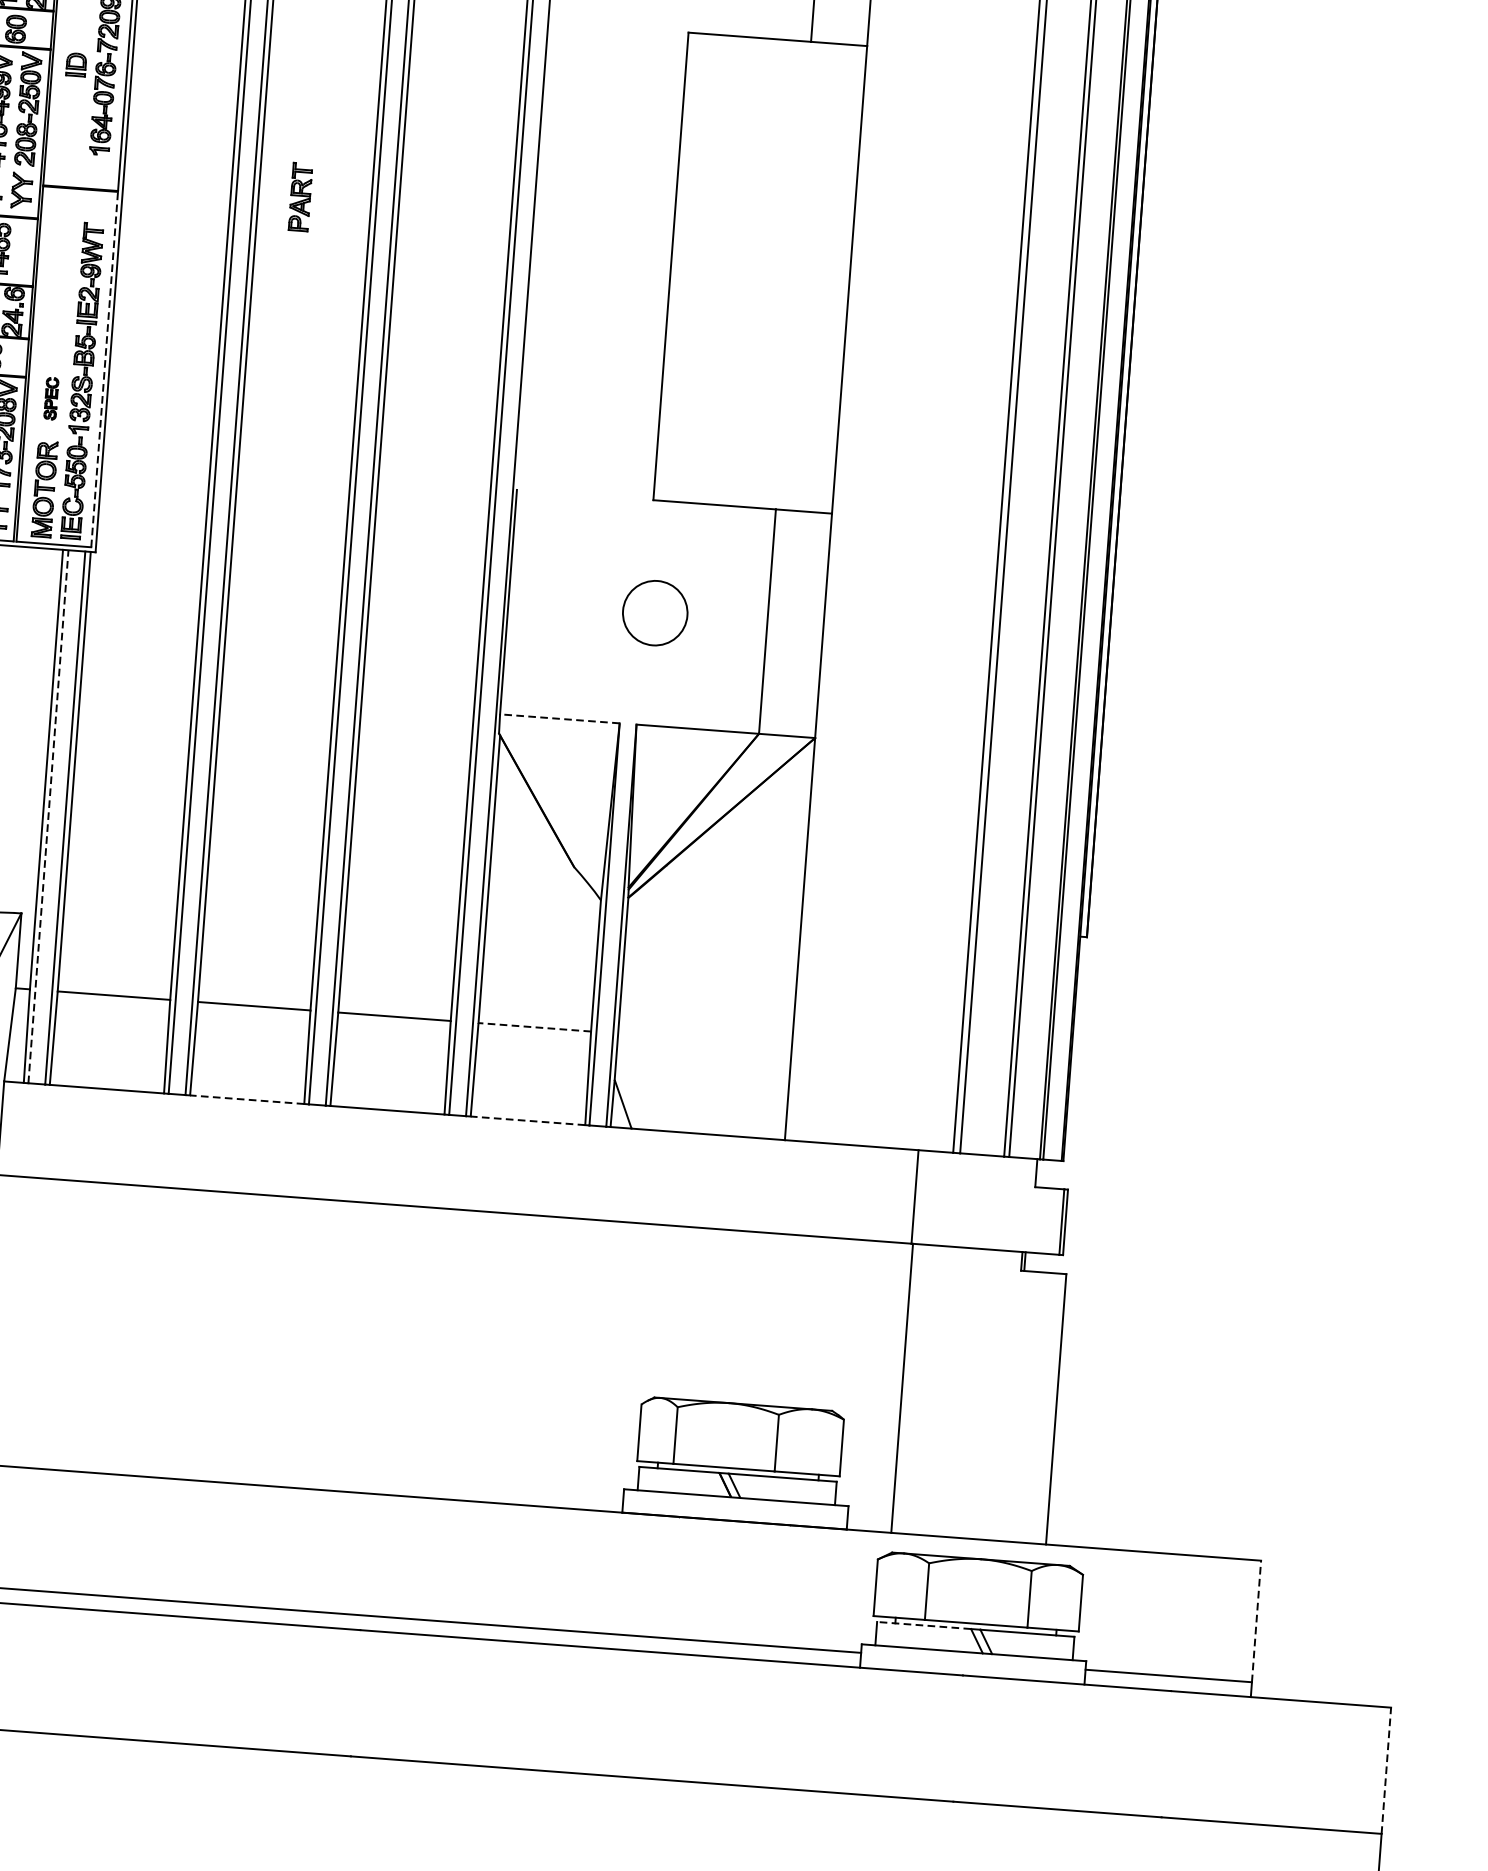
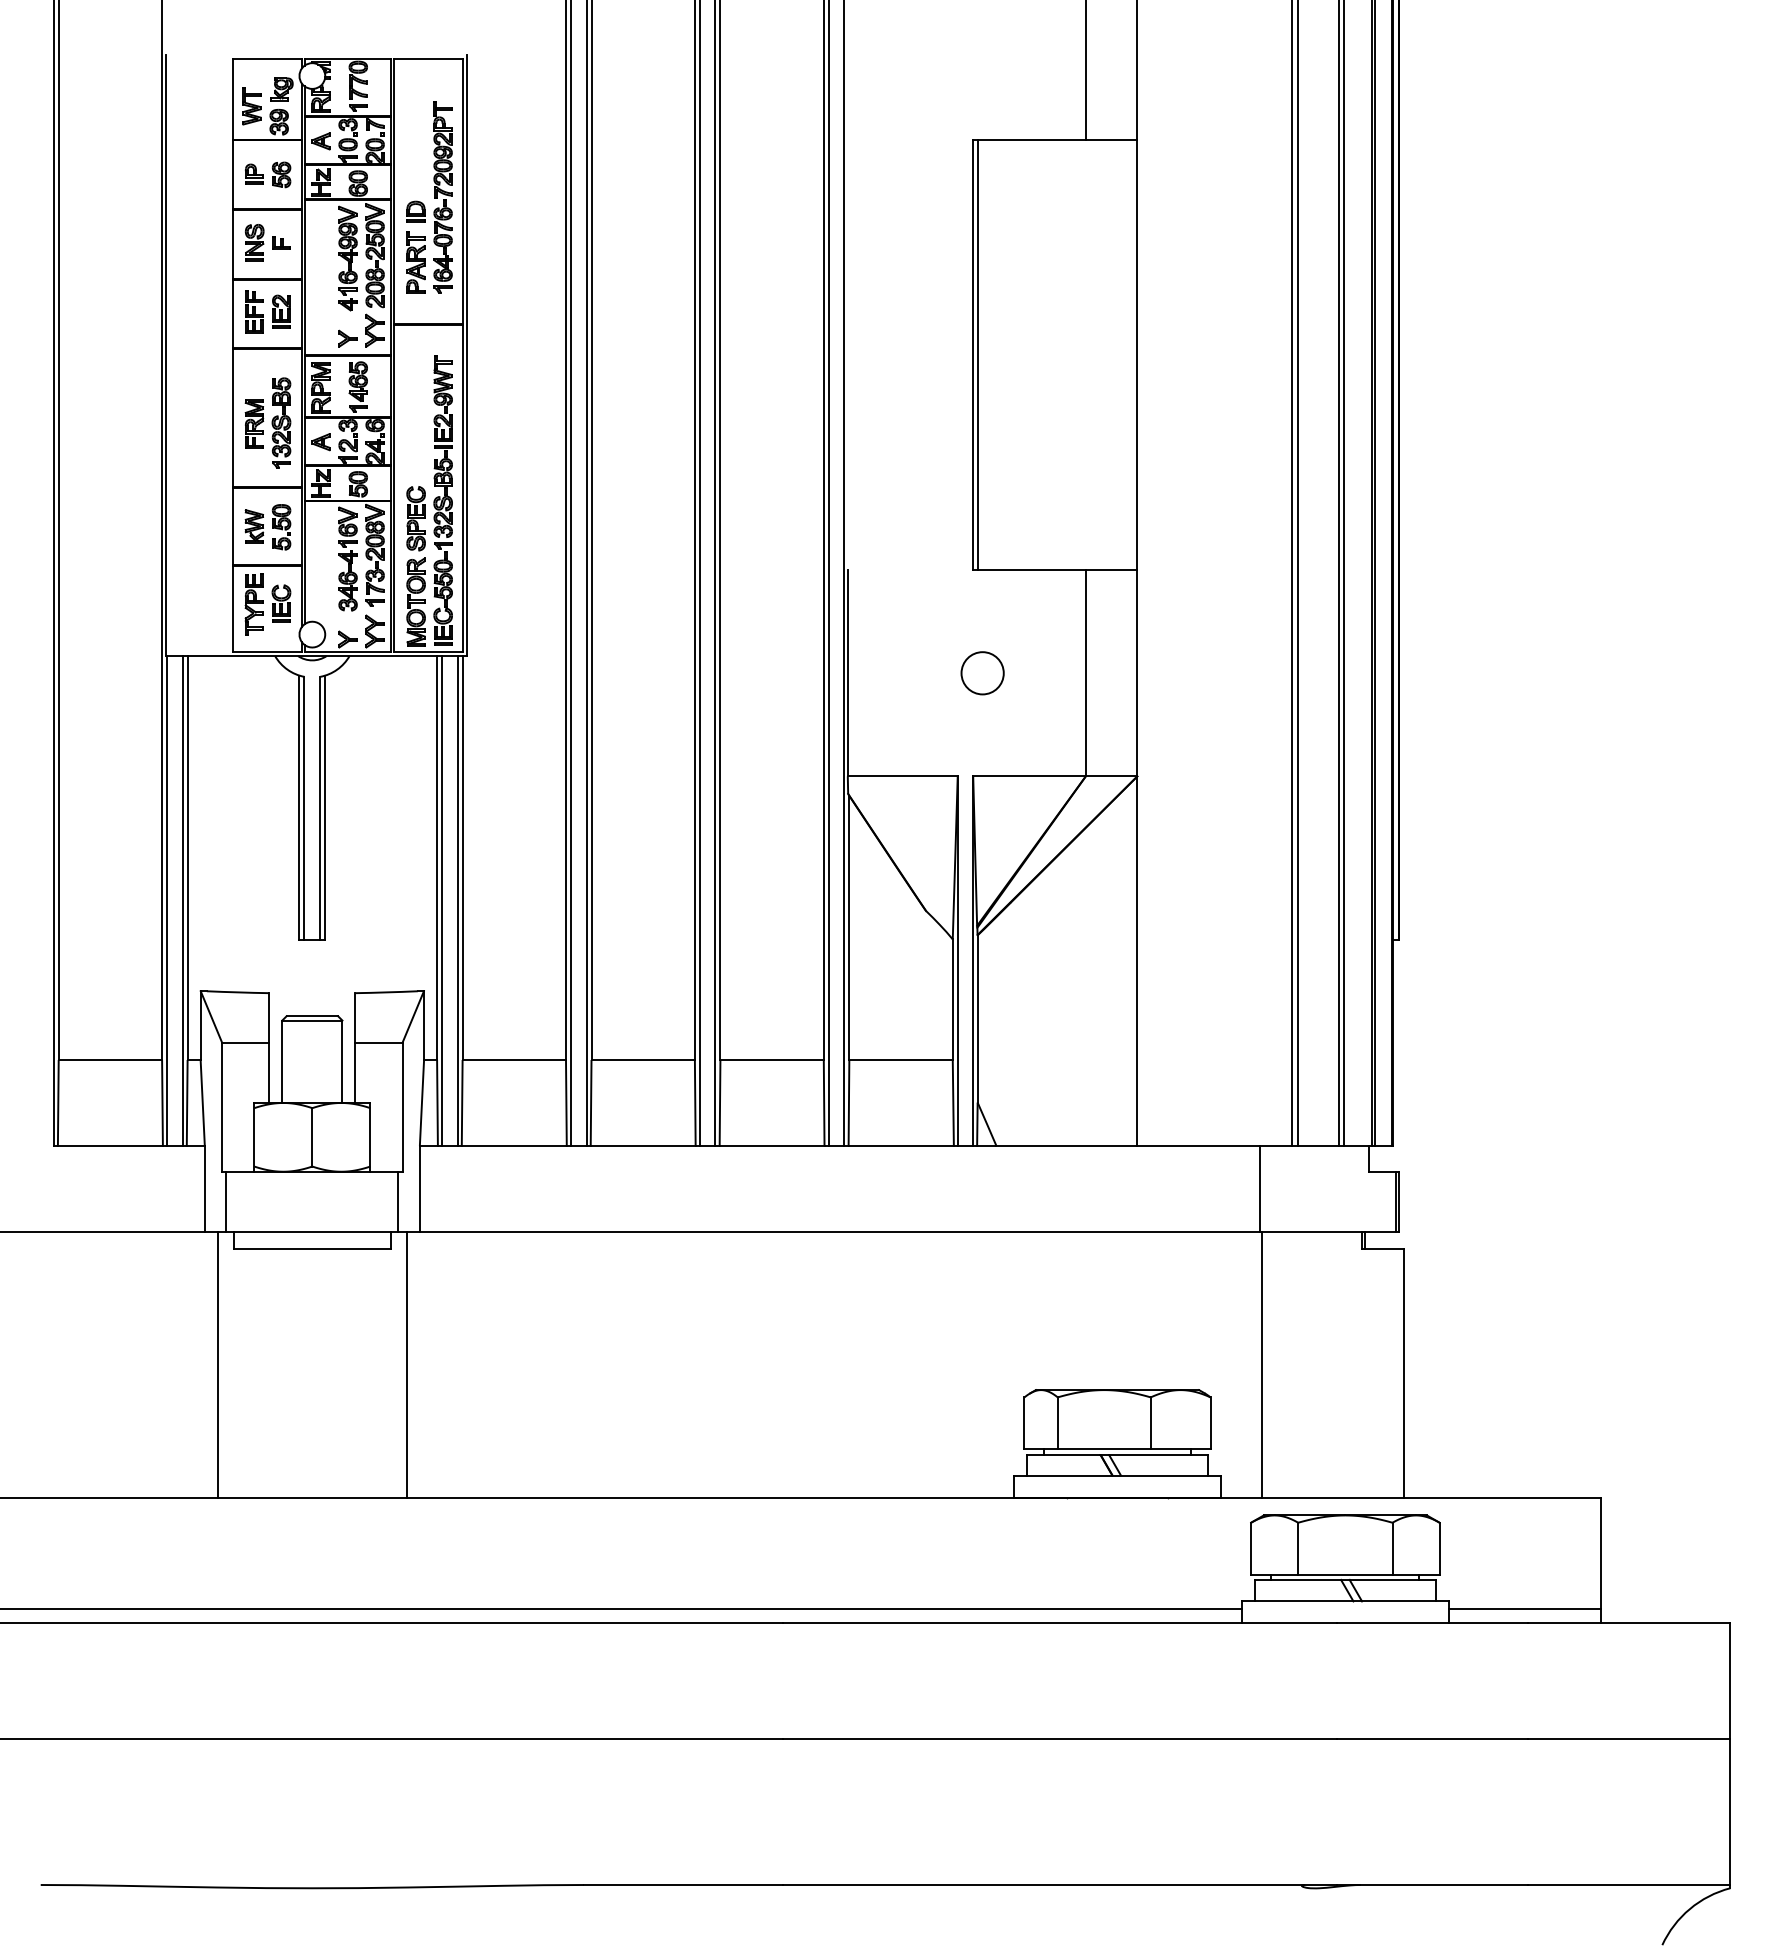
part: (300, 197) -> (415, 262), moved
line: (675, 266) -> (977, 355), added
line: (104, 369) -> (462, 488), dashed -> solid
part: (50, 398) -> (415, 518), size x1.67
circle: (655, 613) -> (982, 673), size x0.71
line: (559, 718) -> (902, 776), dashed -> solid
line: (48, 817) -> (442, 901), dashed -> solid
line: (535, 1027) -> (901, 1060), dashed -> solid
line: (246, 1099) -> (642, 1145), dashed -> solid
line: (528, 1120) -> (901, 1145), dashed -> solid
line: (1256, 1621) -> (1601, 1553), dashed -> solid
line: (923, 1625) -> (1297, 1579), dashed -> solid
line: (1386, 1770) -> (1730, 1680), dashed -> solid

